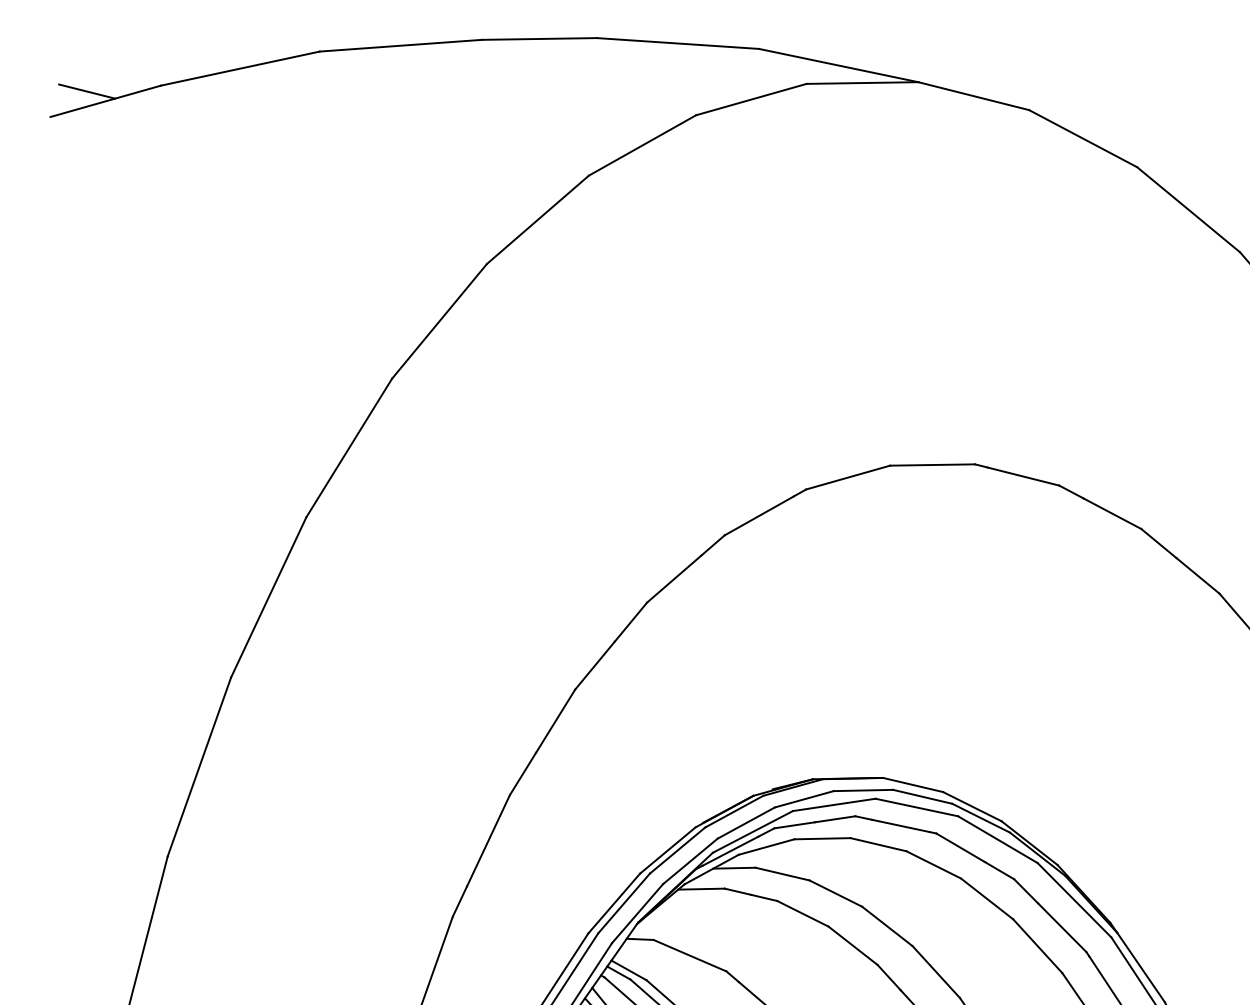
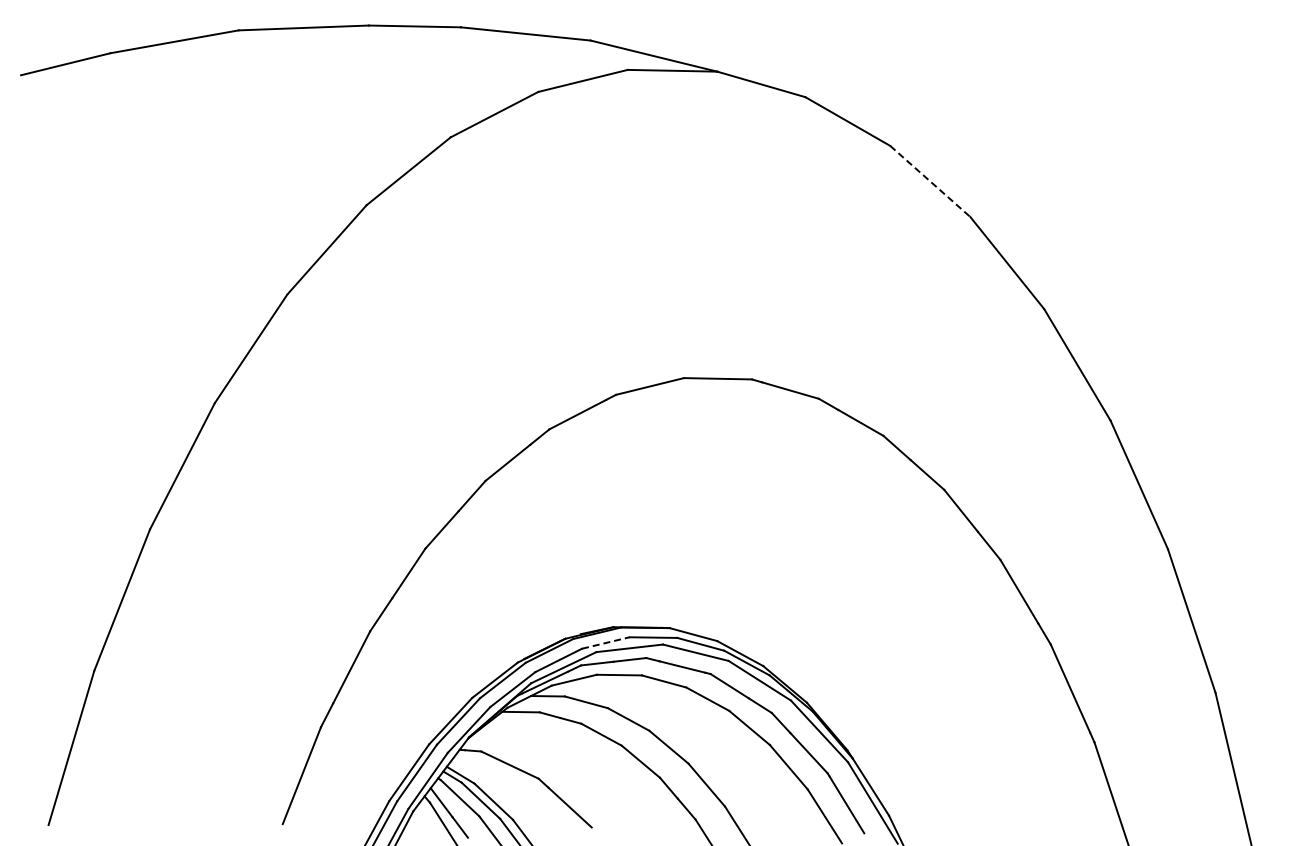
line: (86, 91) -> (50, 55), removed
line: (1188, 209) -> (930, 181), solid -> dashed
line: (805, 798) -> (606, 642), solid -> dashed

